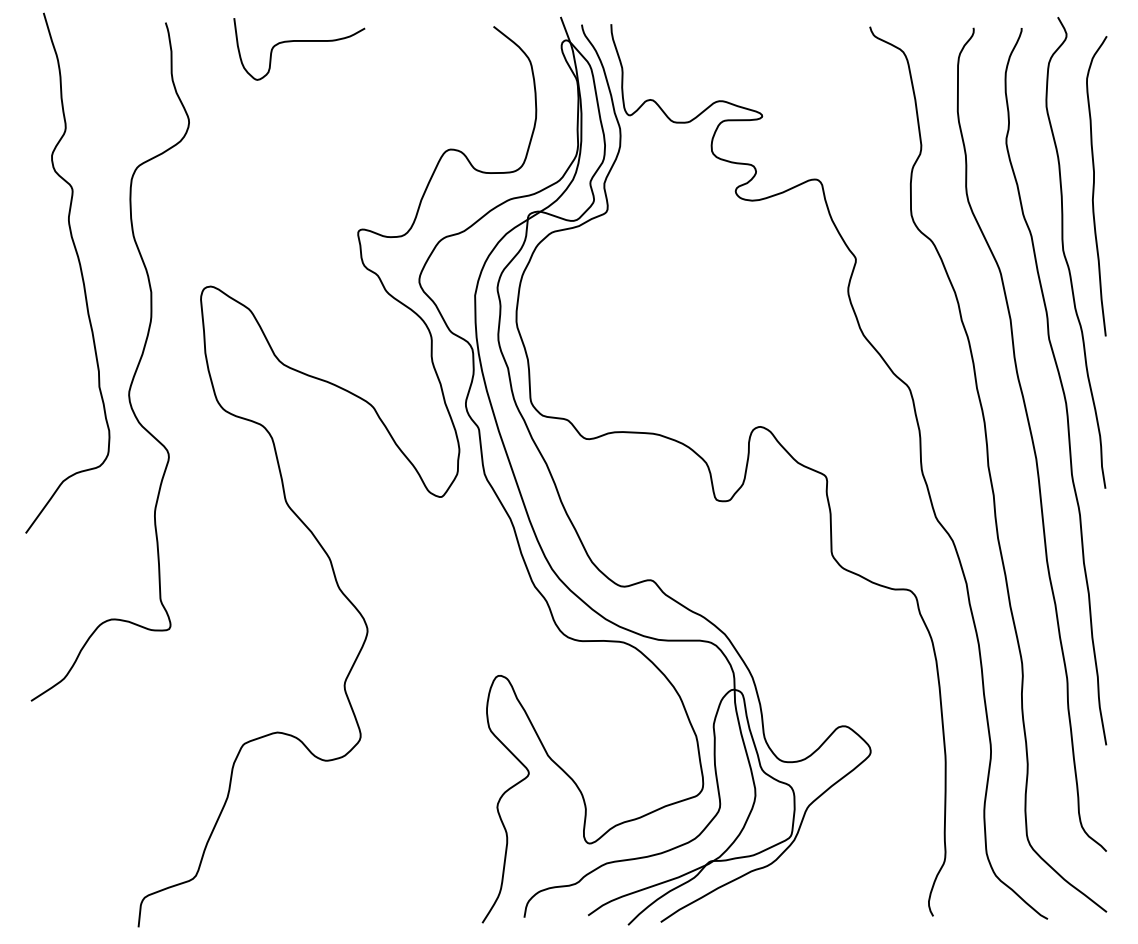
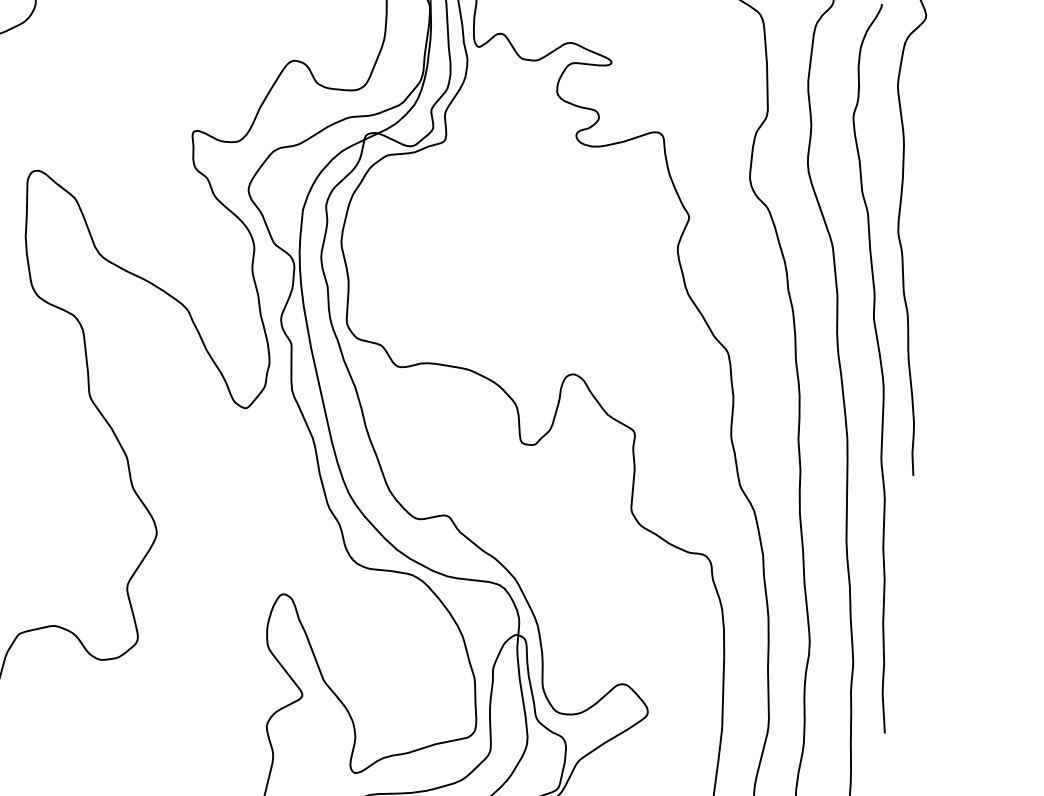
curve: (1094, 186) -> (936, 171), removed

